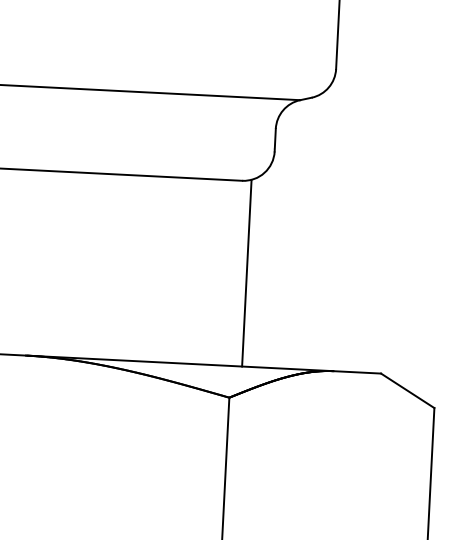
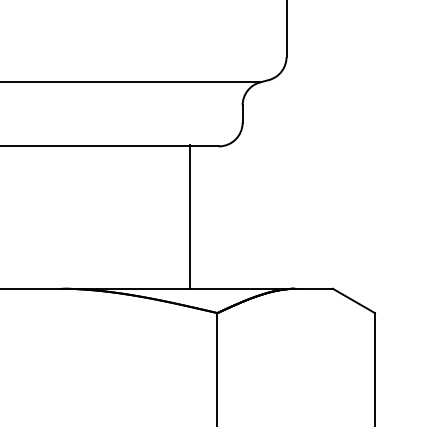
line: (247, 272) -> (190, 216), moved

